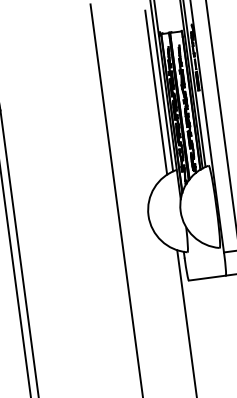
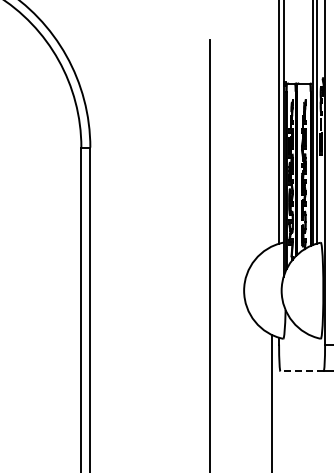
line: (155, 92) -> (271, 150), removed
line: (207, 278) -> (302, 371), solid -> dashed

